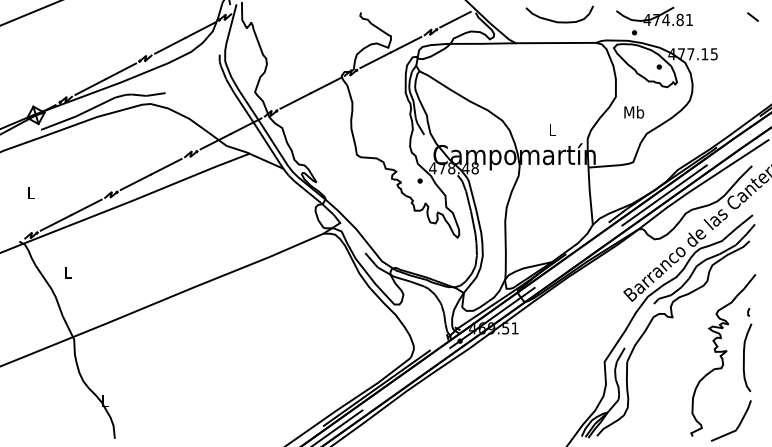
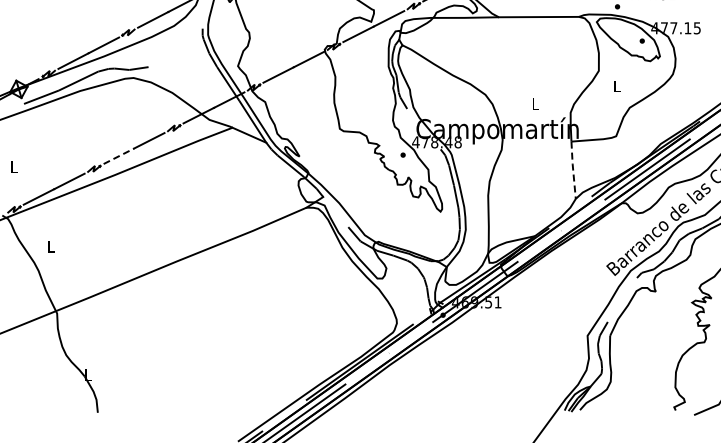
text: (634, 112) -> (617, 86), Mb -> L
line: (136, 182) -> (119, 156), solid -> dashed
line: (590, 196) -> (573, 170), solid -> dashed

